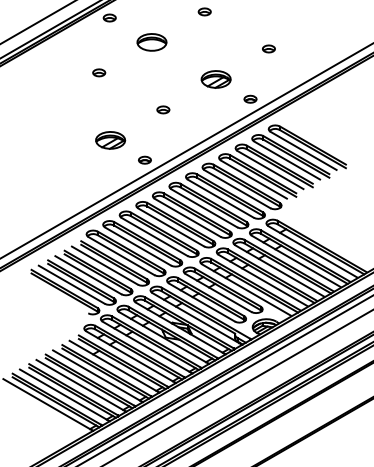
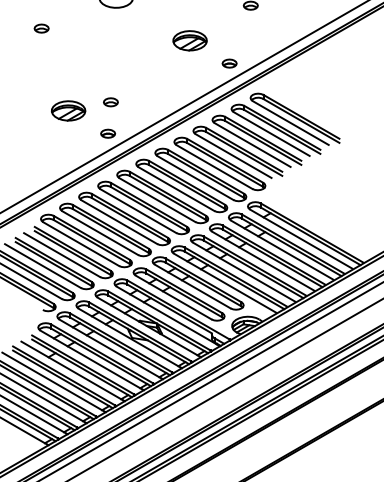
part: (99, 72) -> (42, 28), moved
part: (163, 109) -> (111, 101), moved

